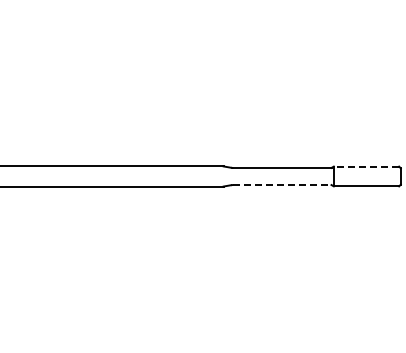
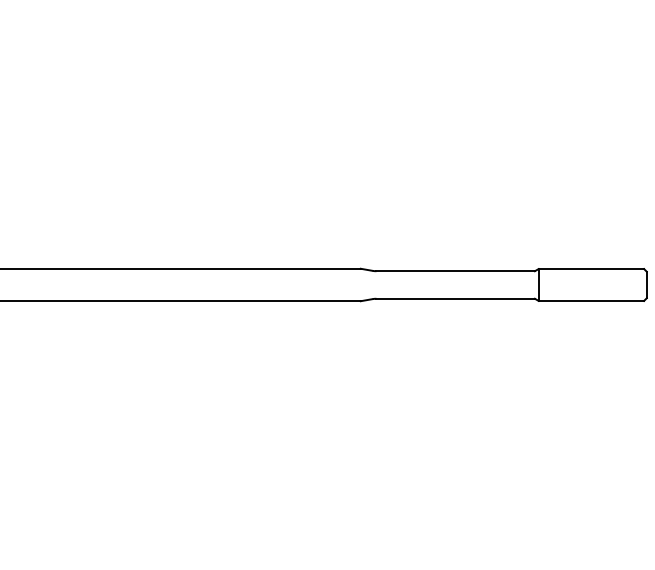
line: (366, 166) -> (591, 268), dashed -> solid
line: (282, 185) -> (455, 299), dashed -> solid

